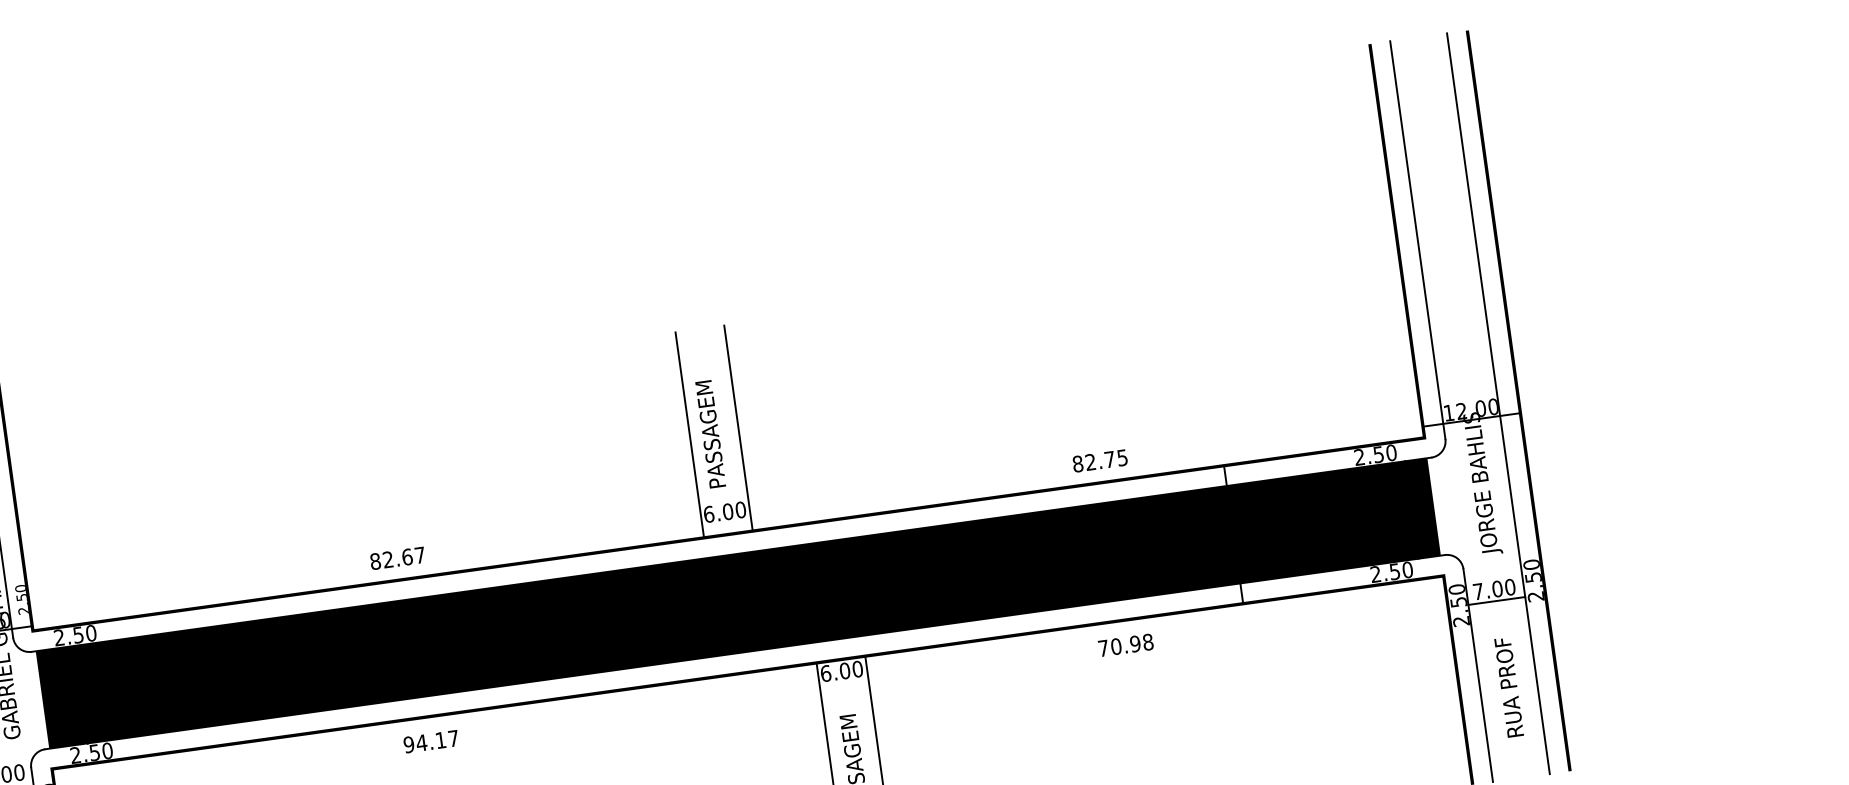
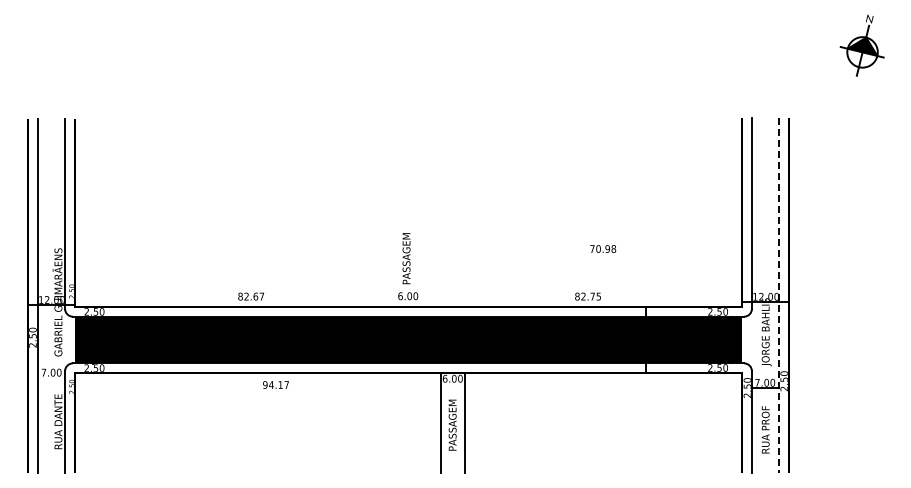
line: (1499, 403) -> (779, 295), solid -> dashed
line: (739, 427) -> (420, 257), removed
line: (689, 434) -> (396, 257), removed
text: (1126, 644) -> (603, 248), moved
text: (430, 740) -> (275, 384), moved

